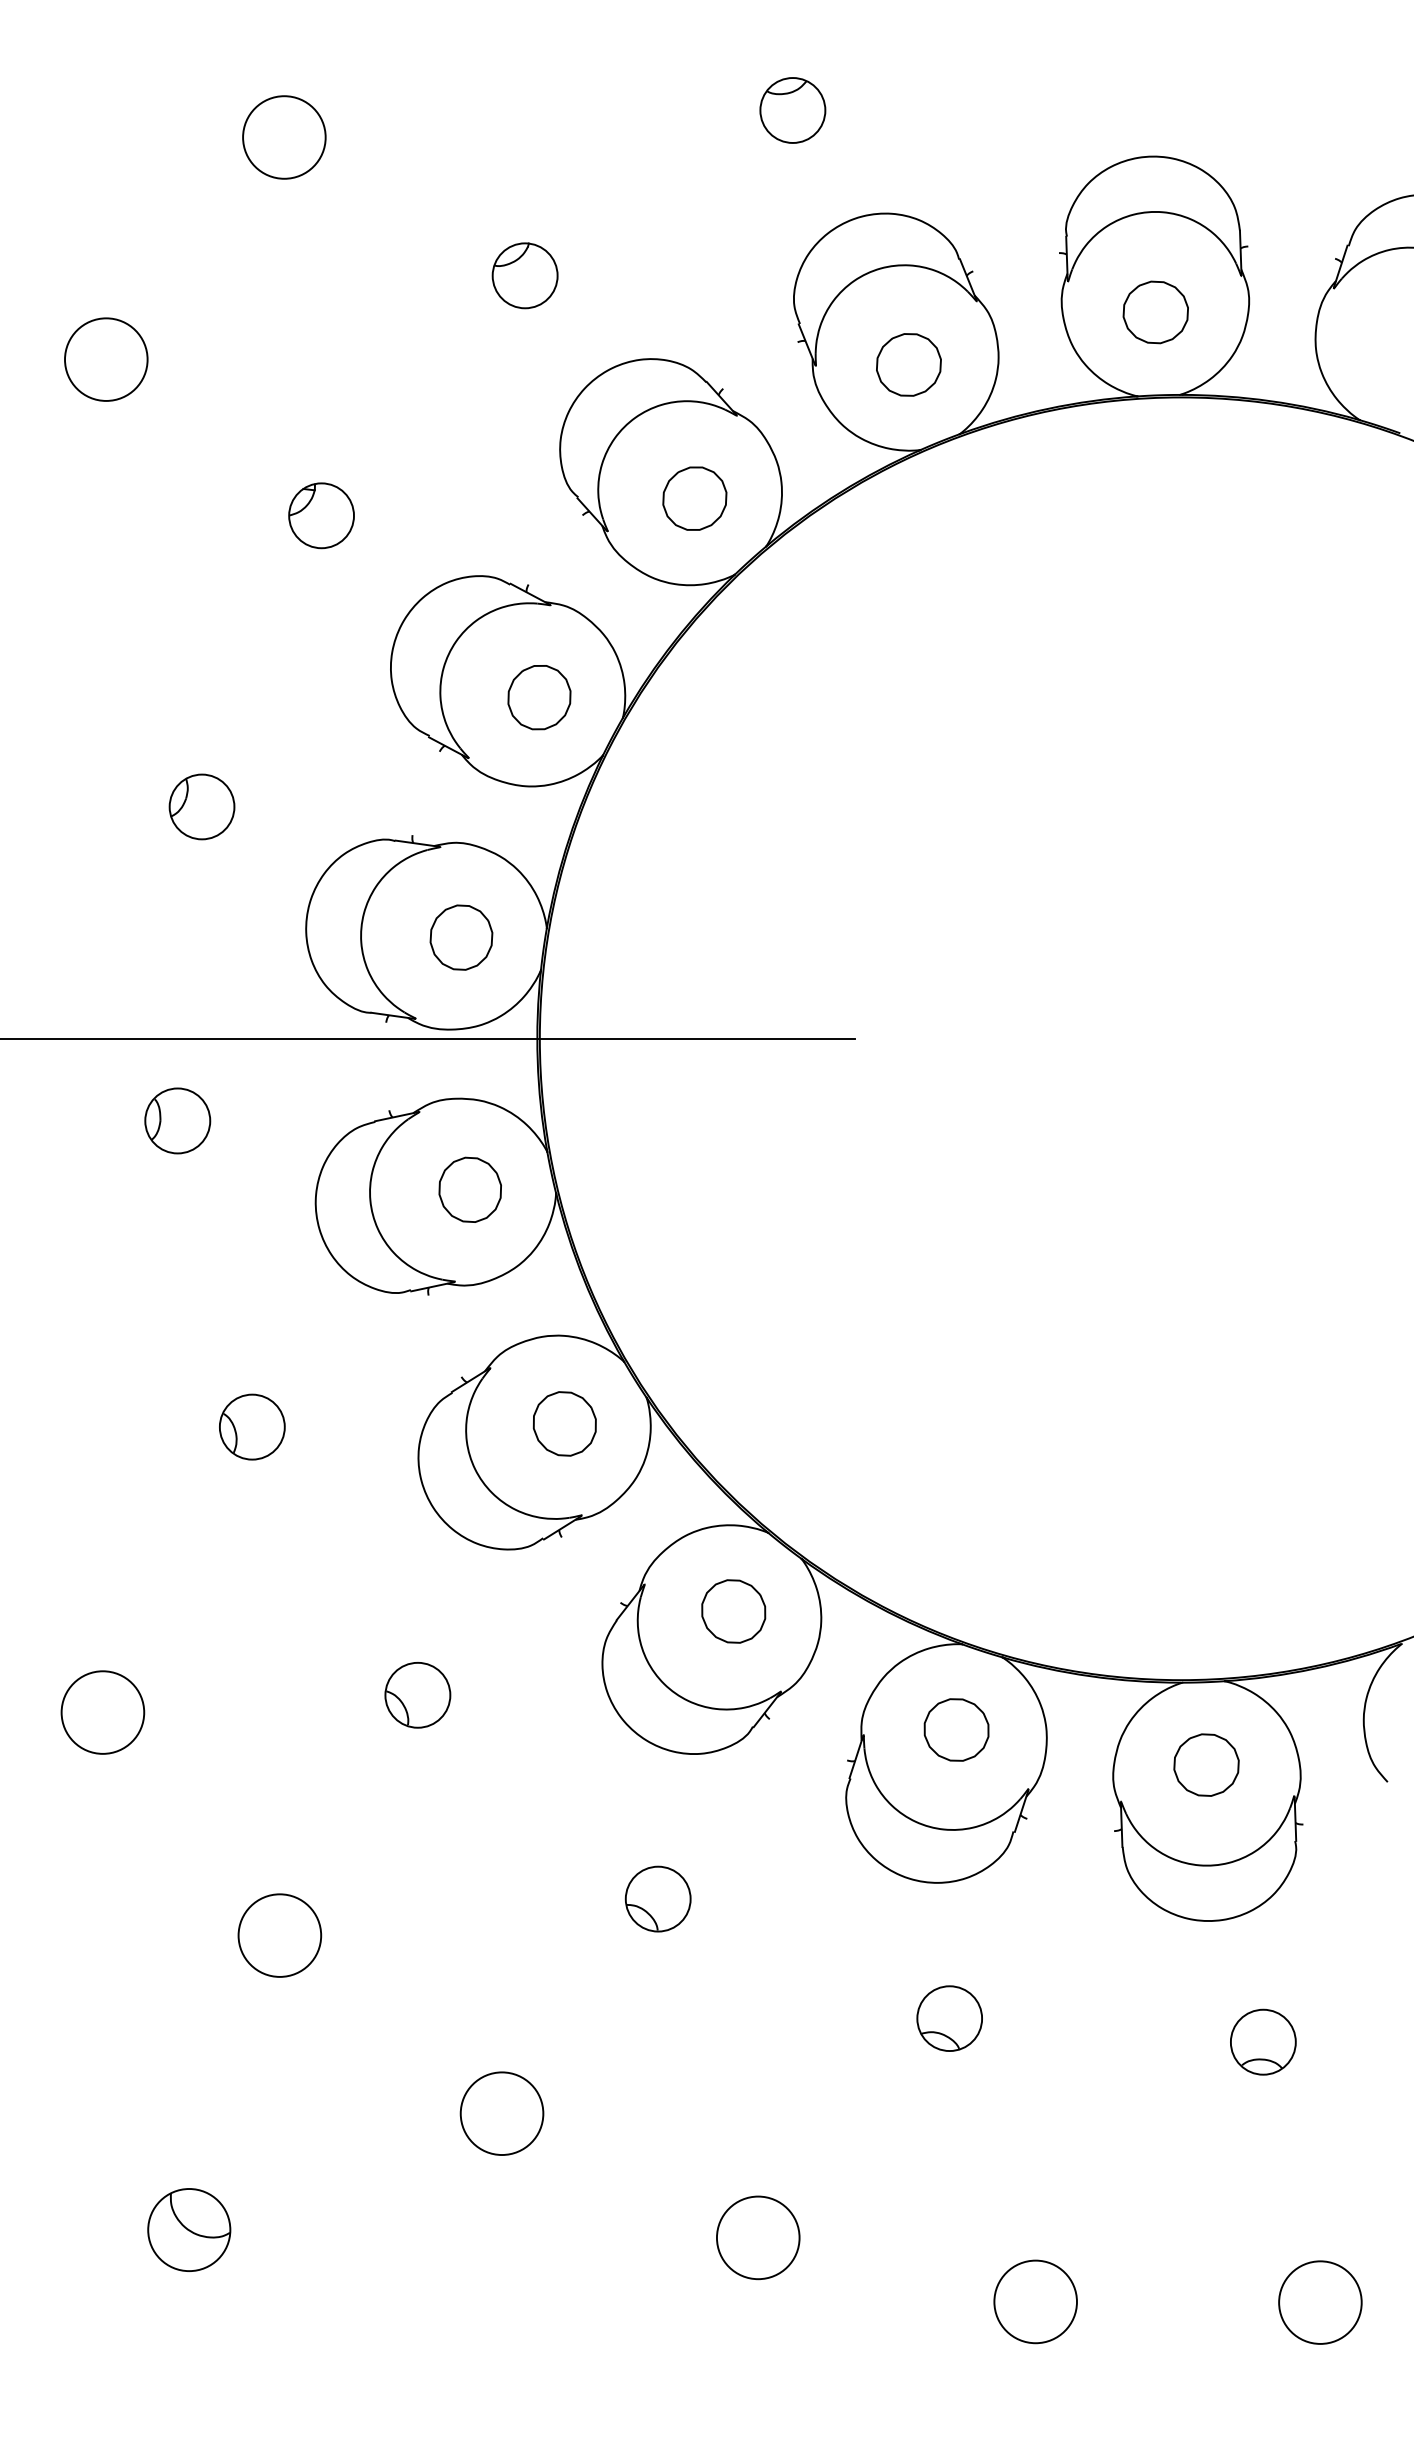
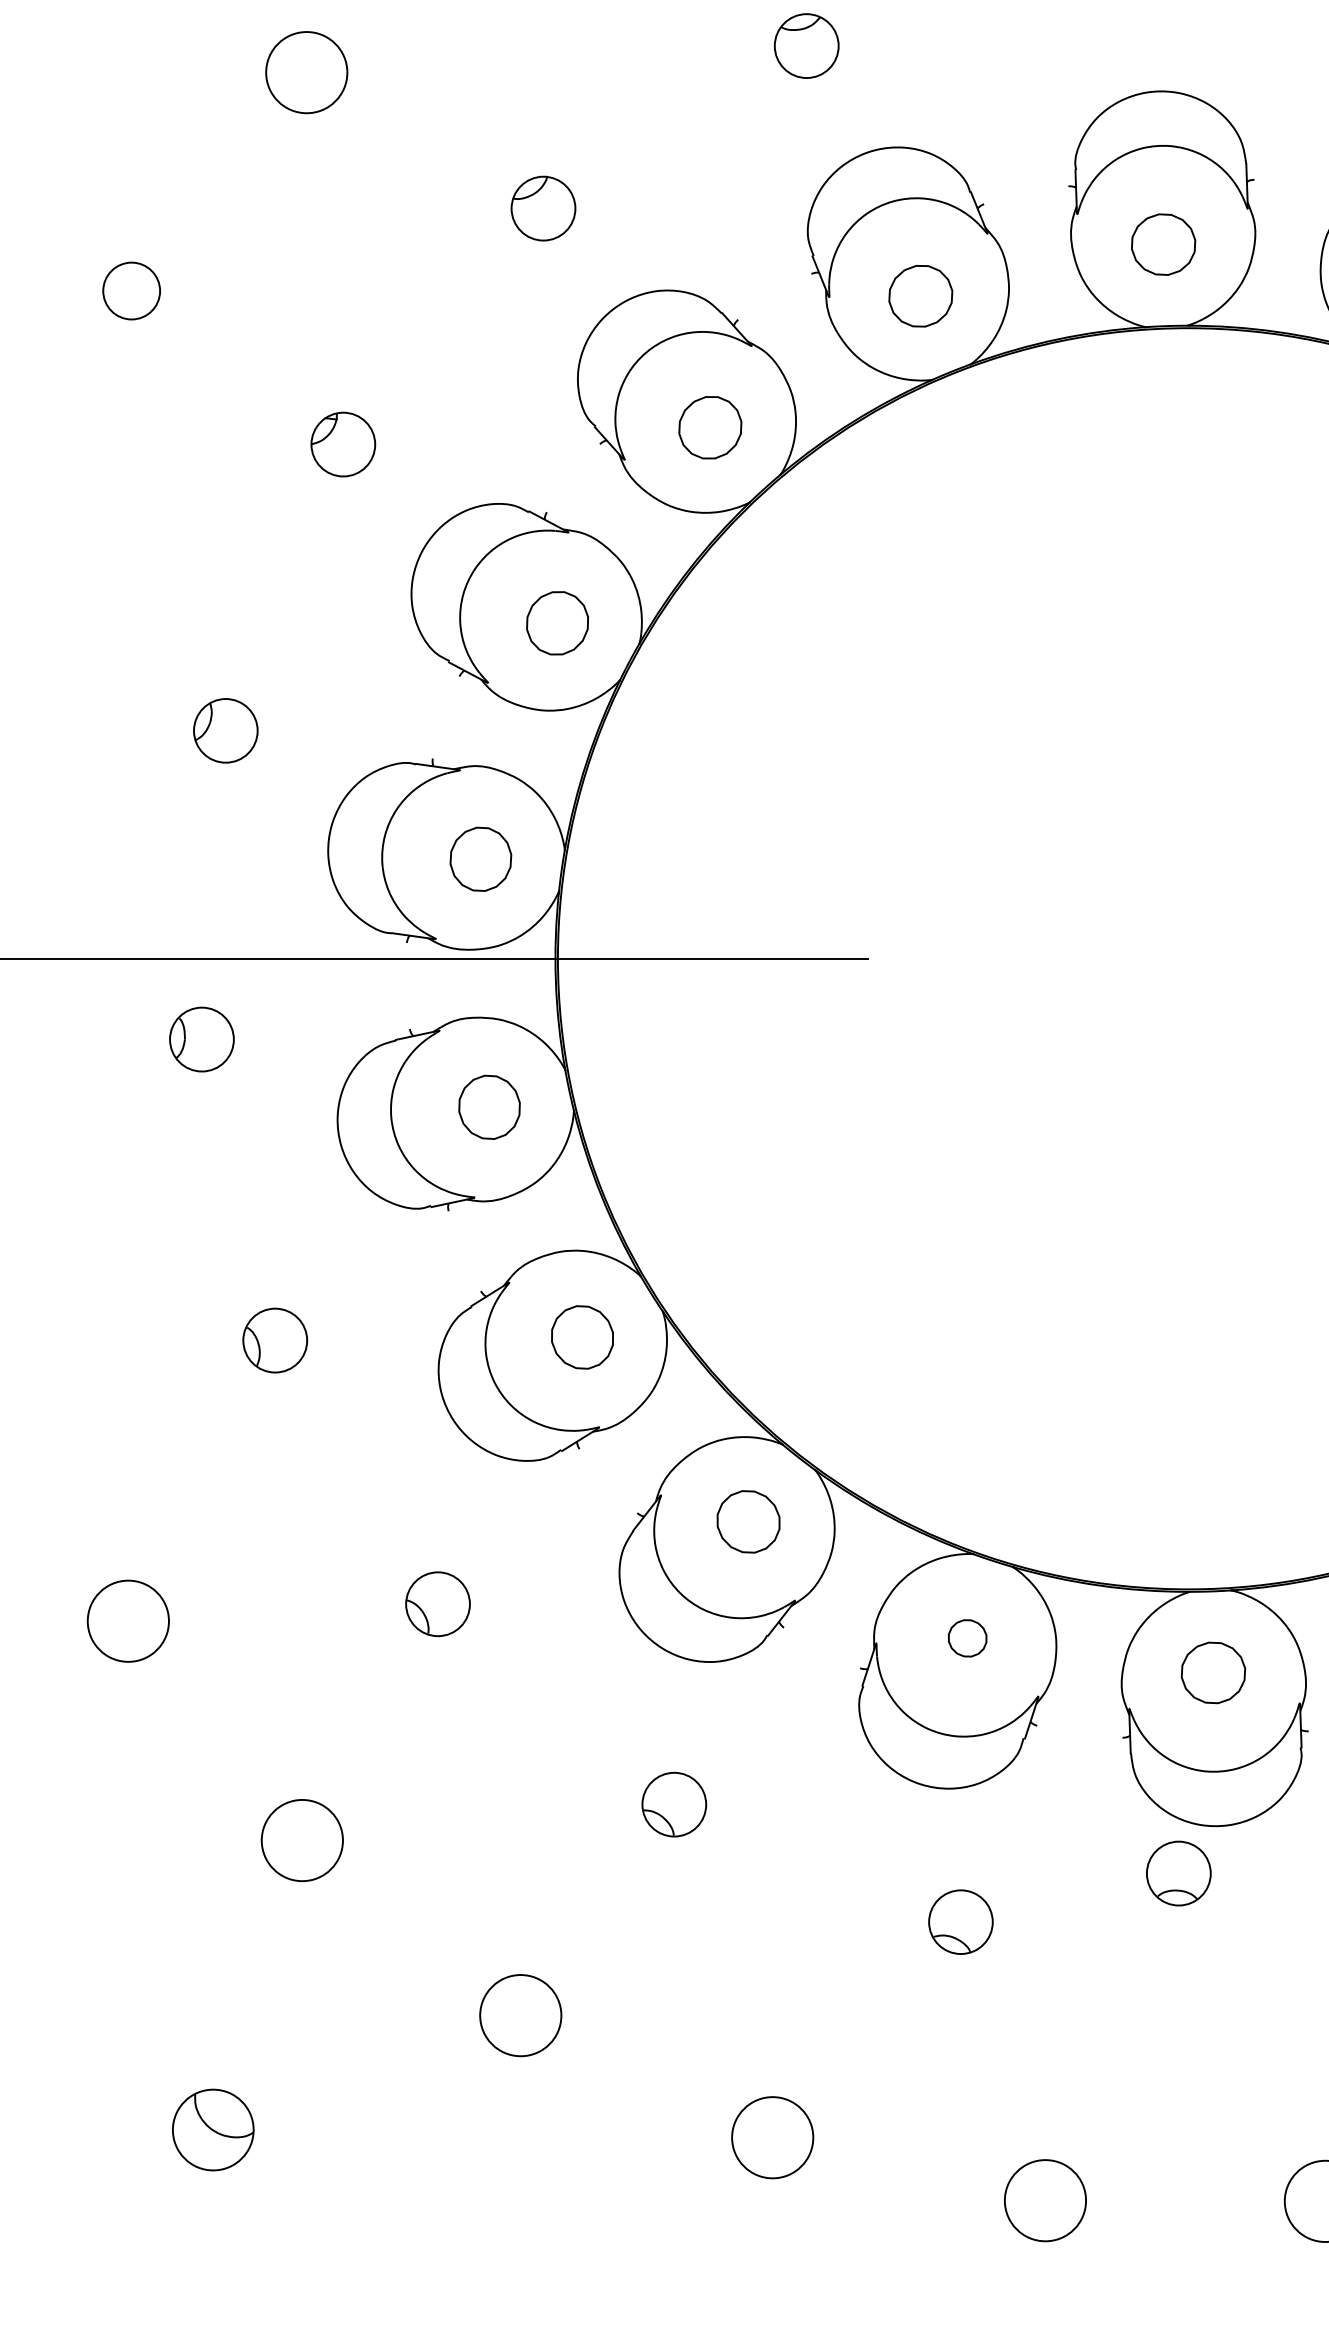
circle: (106, 359) -> (131, 290), size x0.7
part: (956, 1729) -> (967, 1637), size x0.6
part: (1263, 2041) -> (1178, 1872), moved

